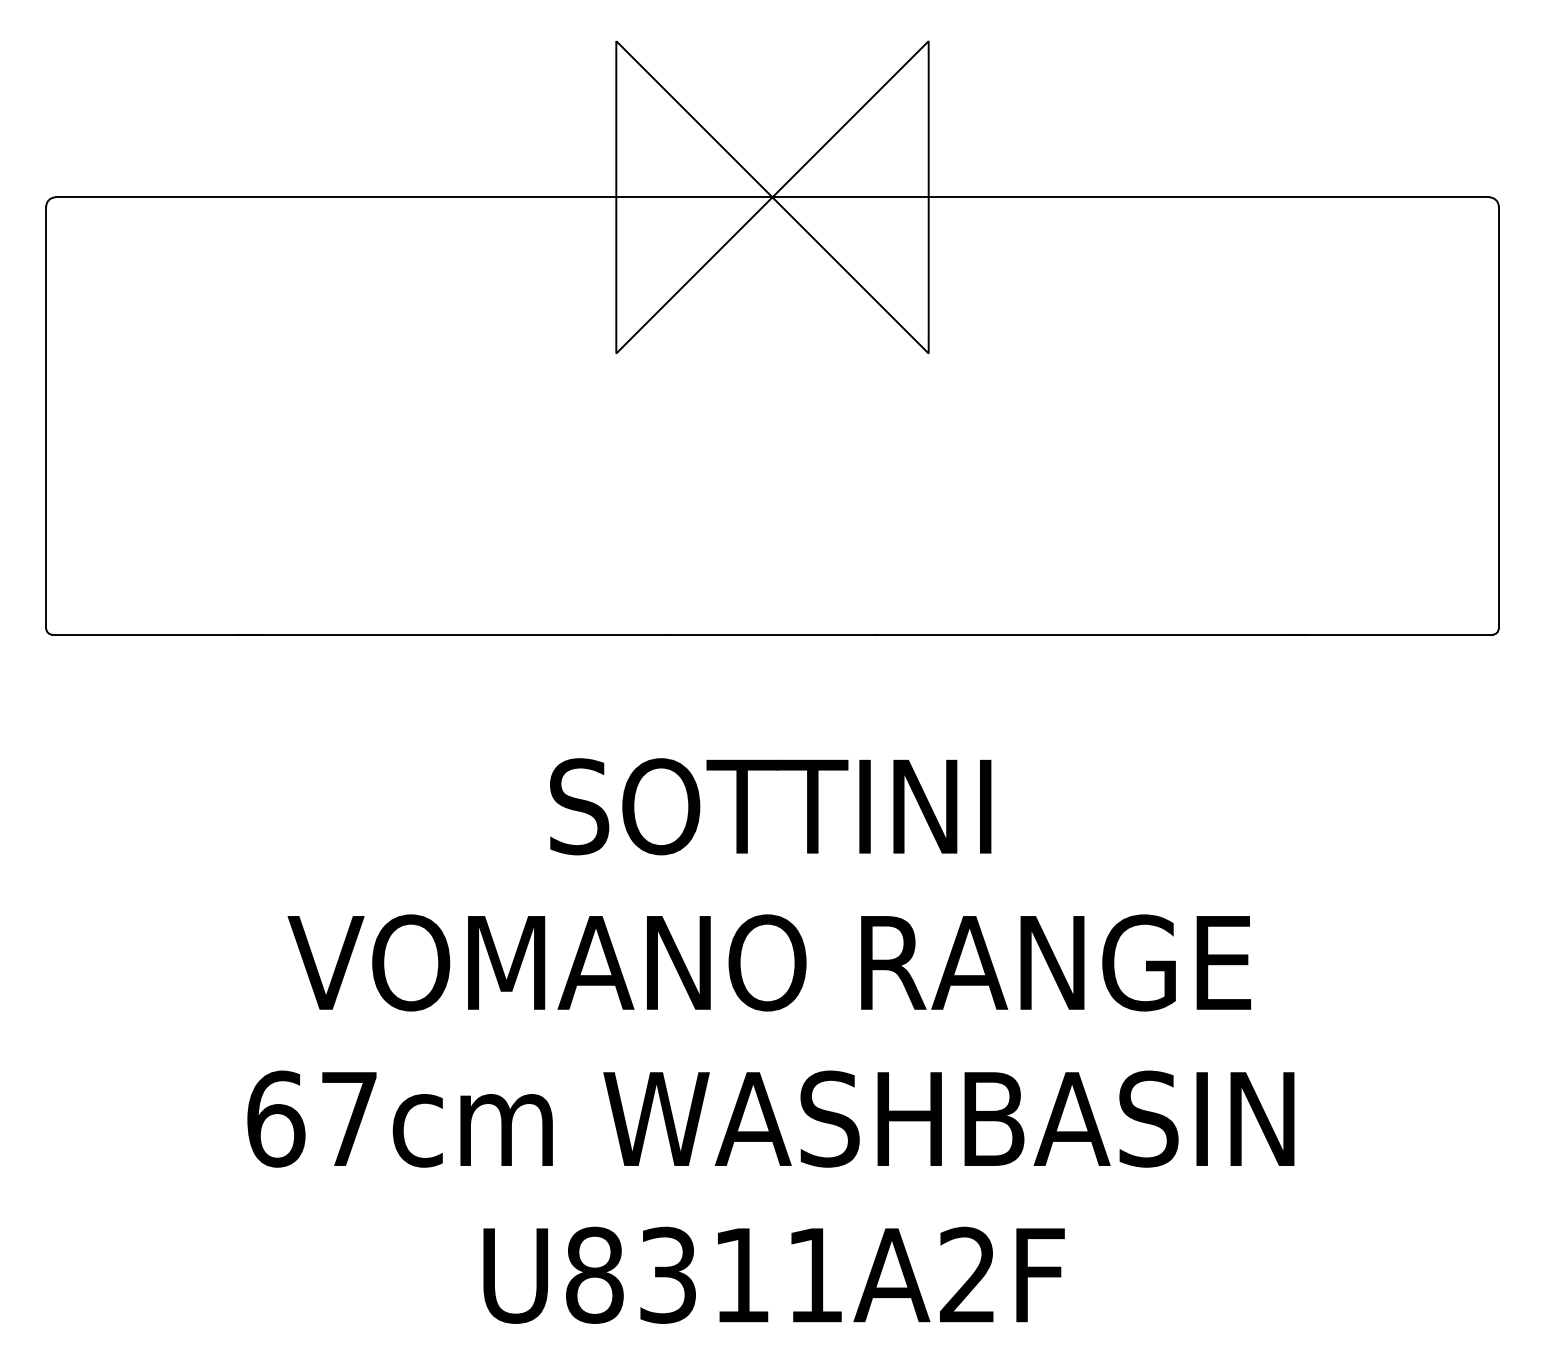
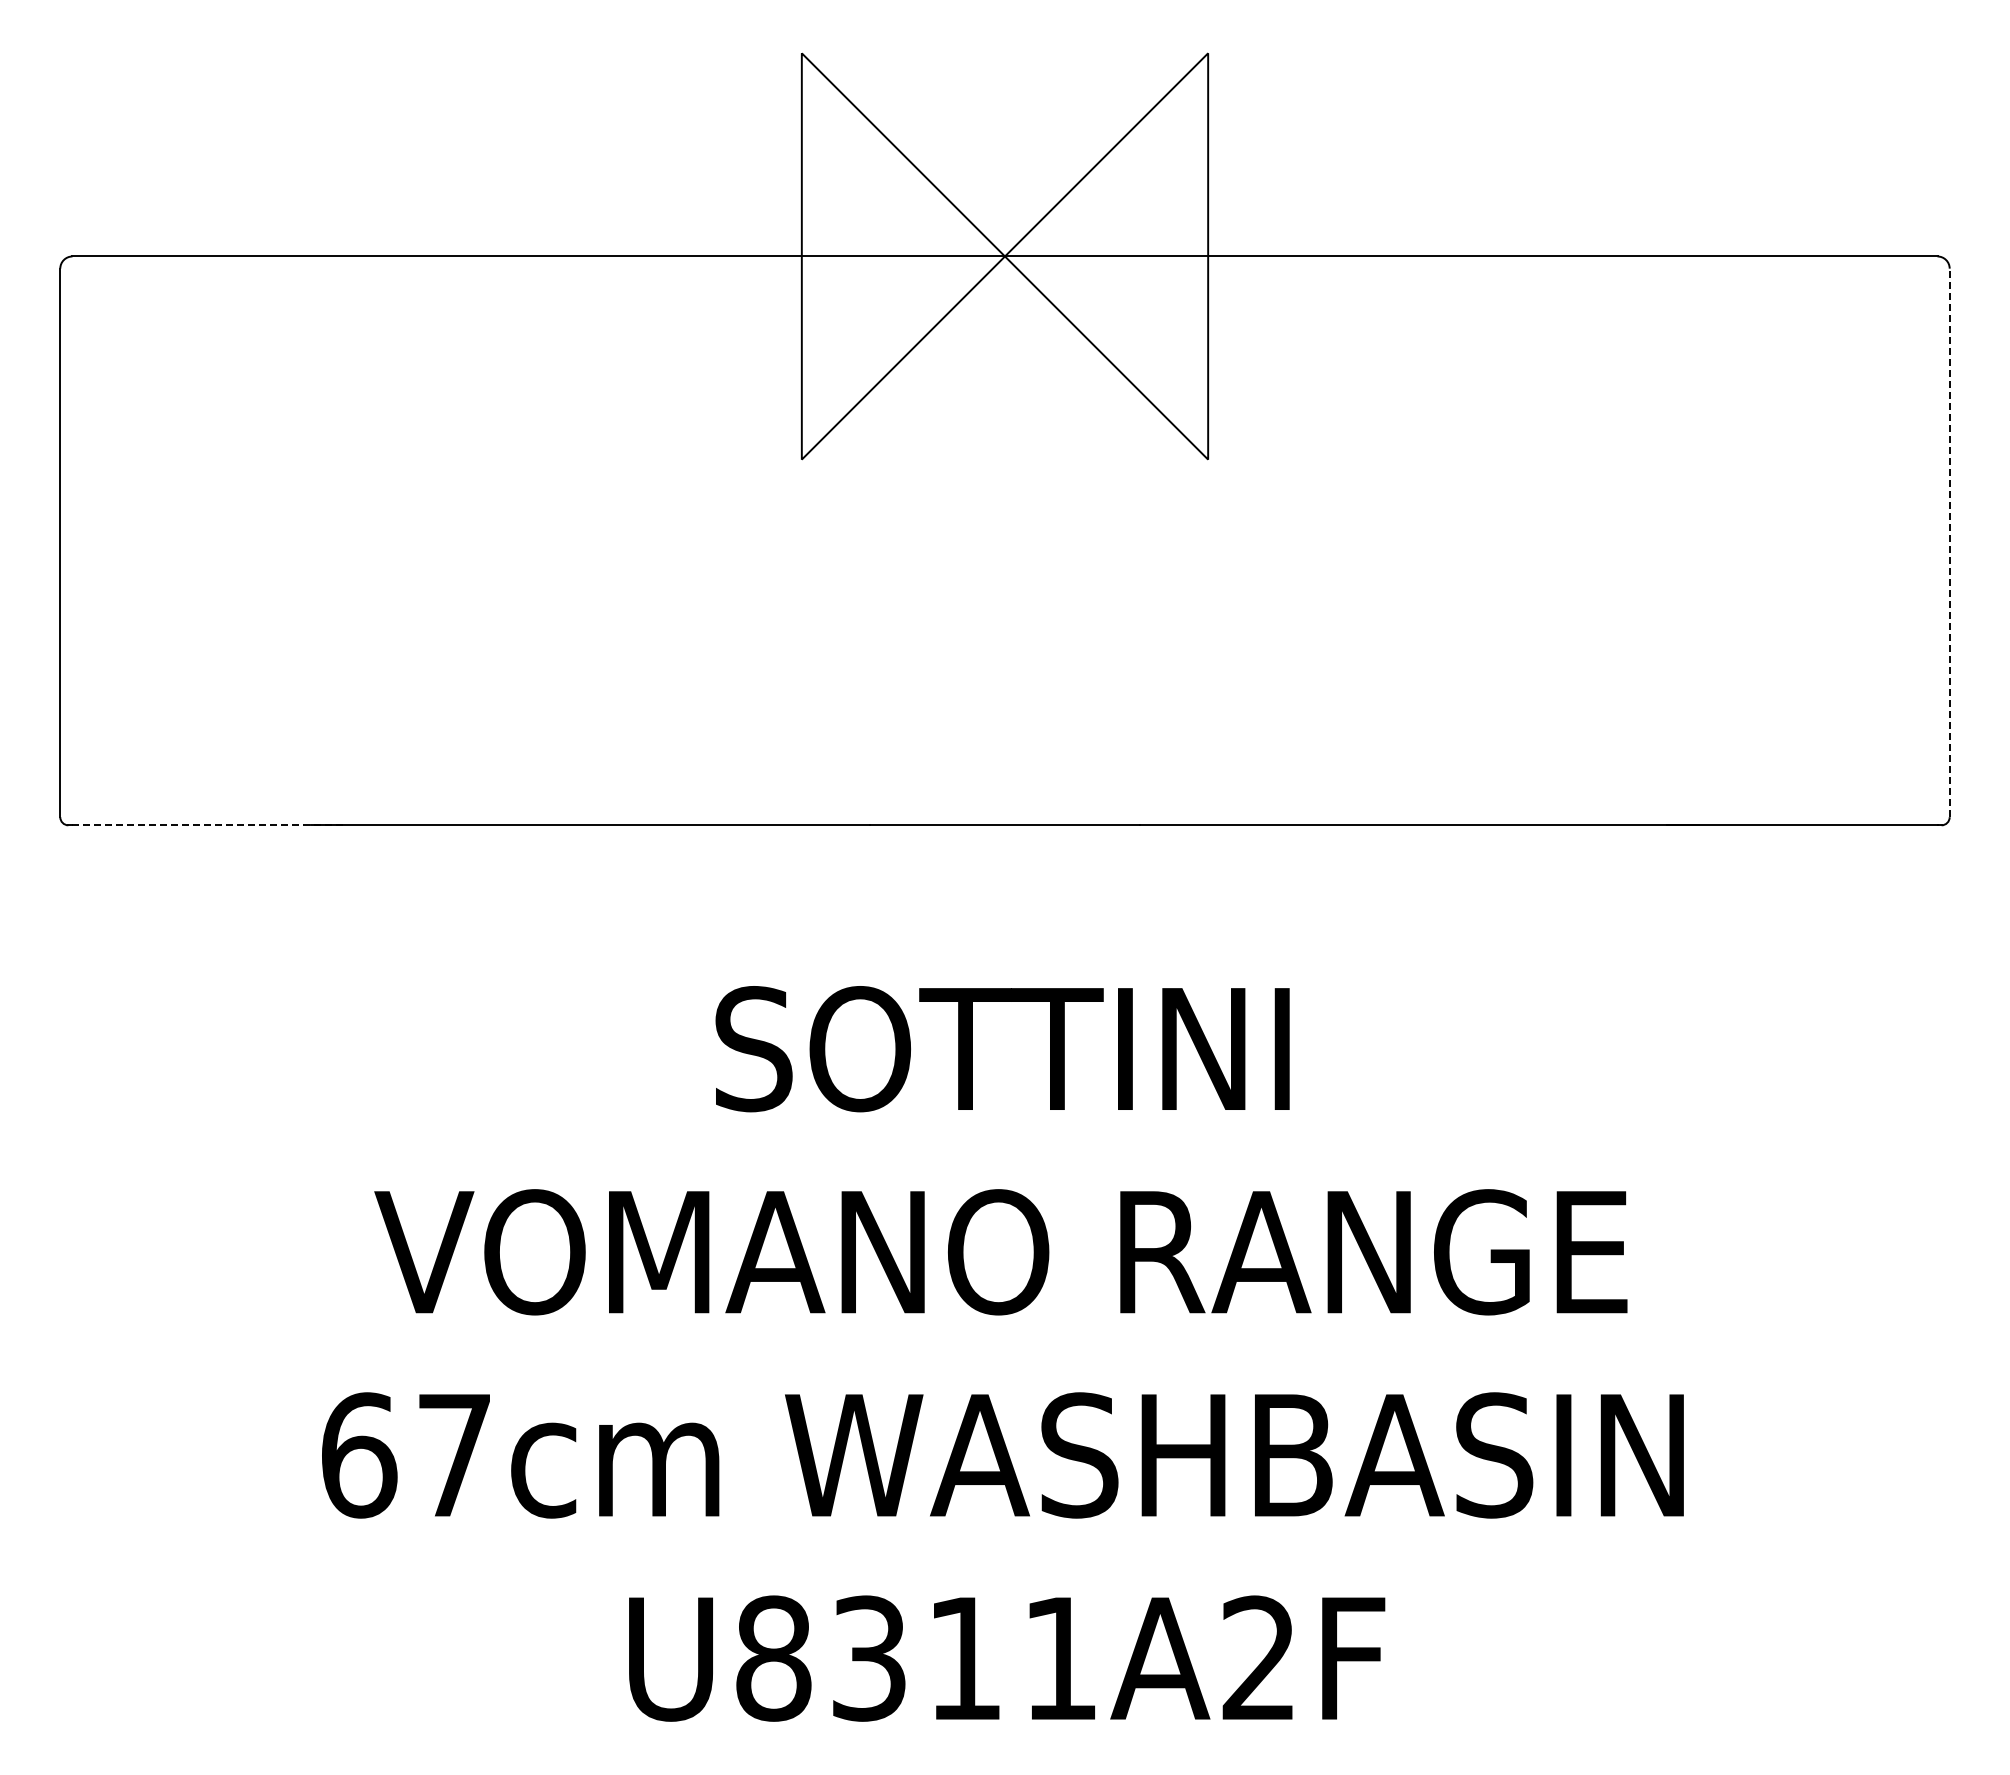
line: (1498, 417) -> (1949, 542), solid -> dashed
line: (159, 634) -> (207, 825), solid -> dashed

